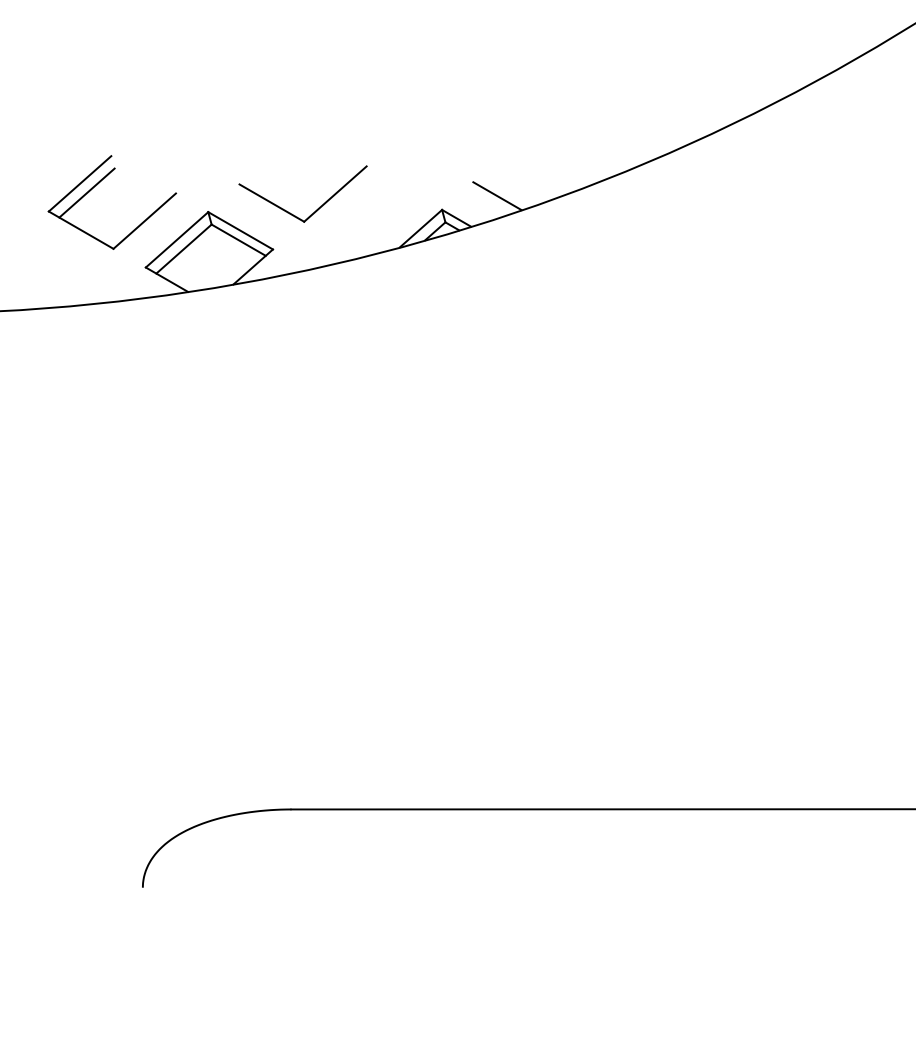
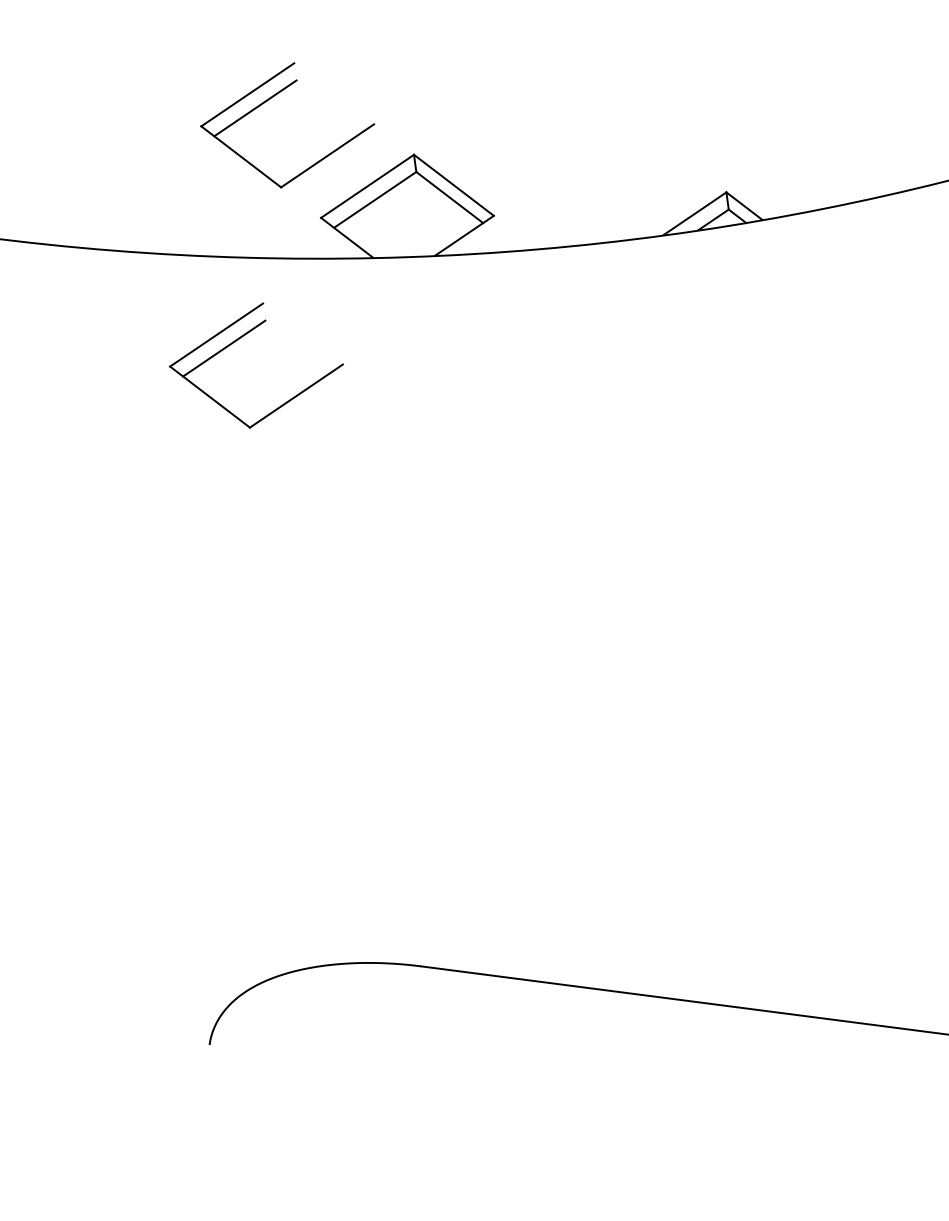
line: (497, 196) -> (802, 184), removed
part: (317, 208) -> (560, 168), removed
part: (97, 365) -> (239, 340), added

